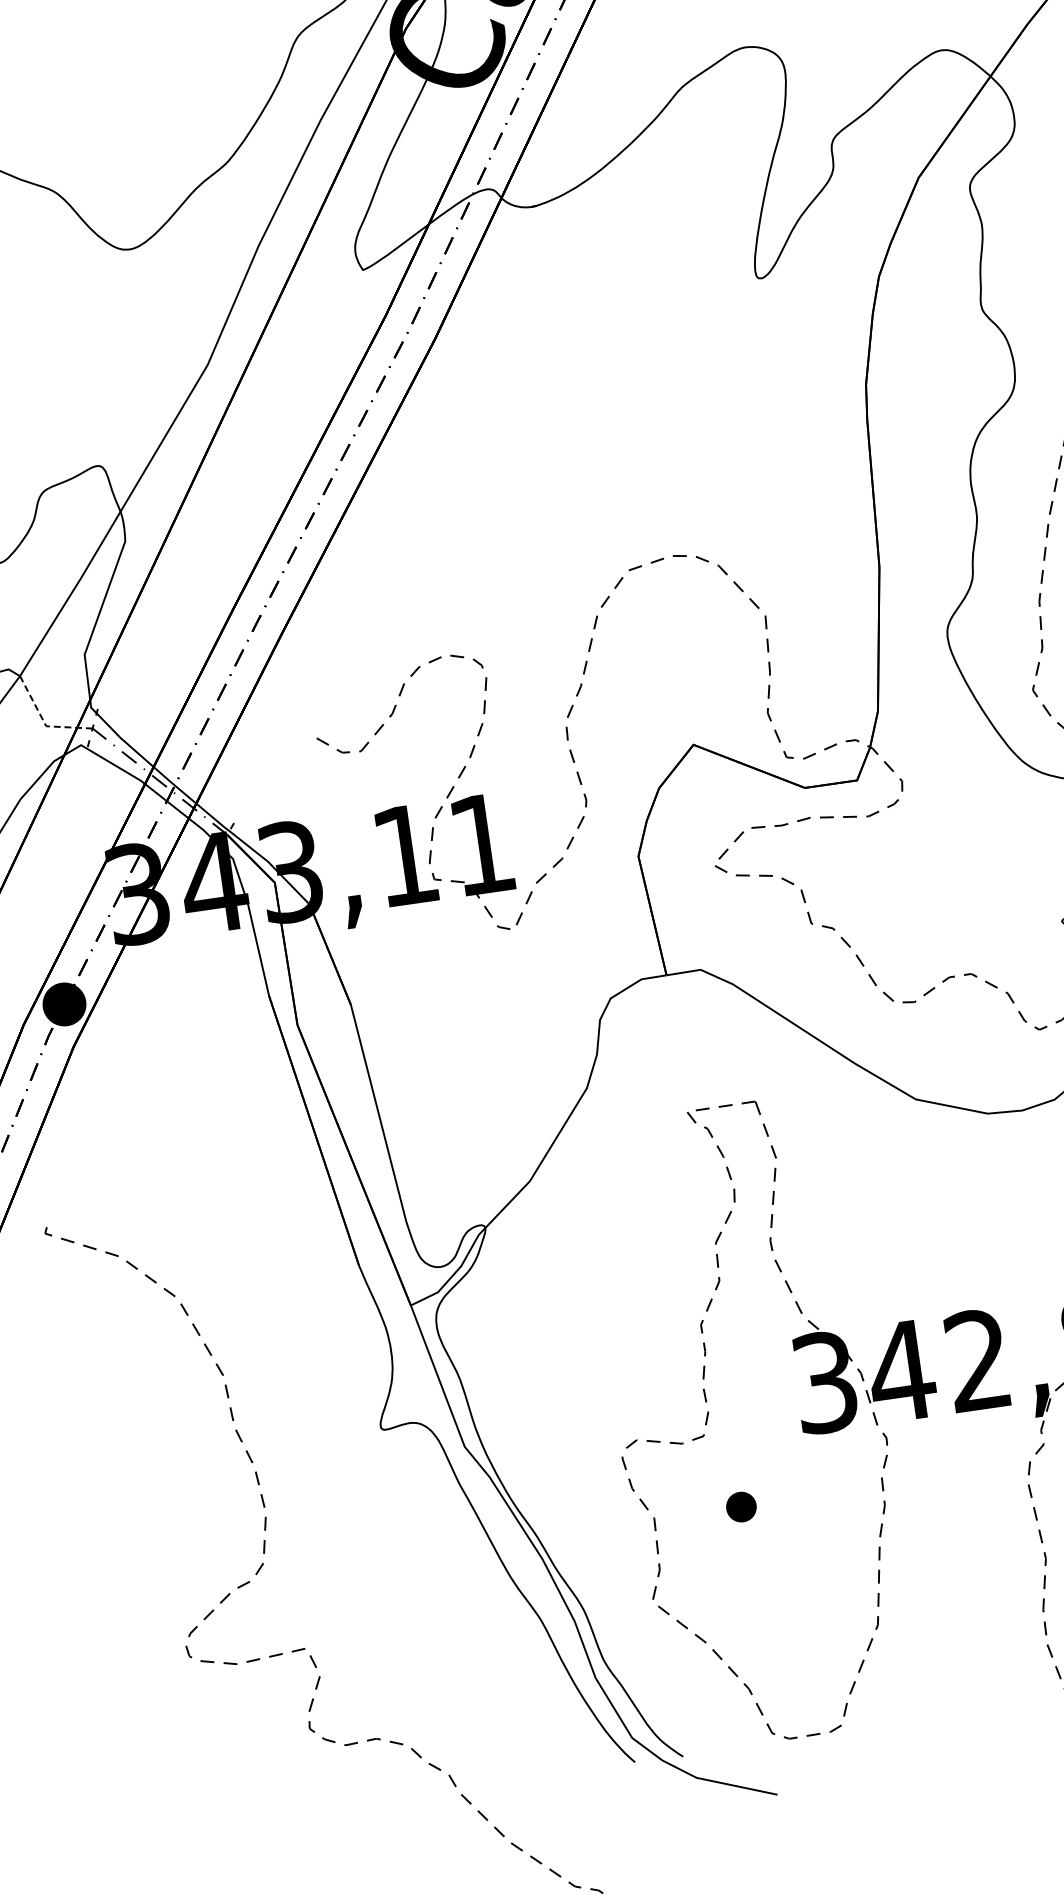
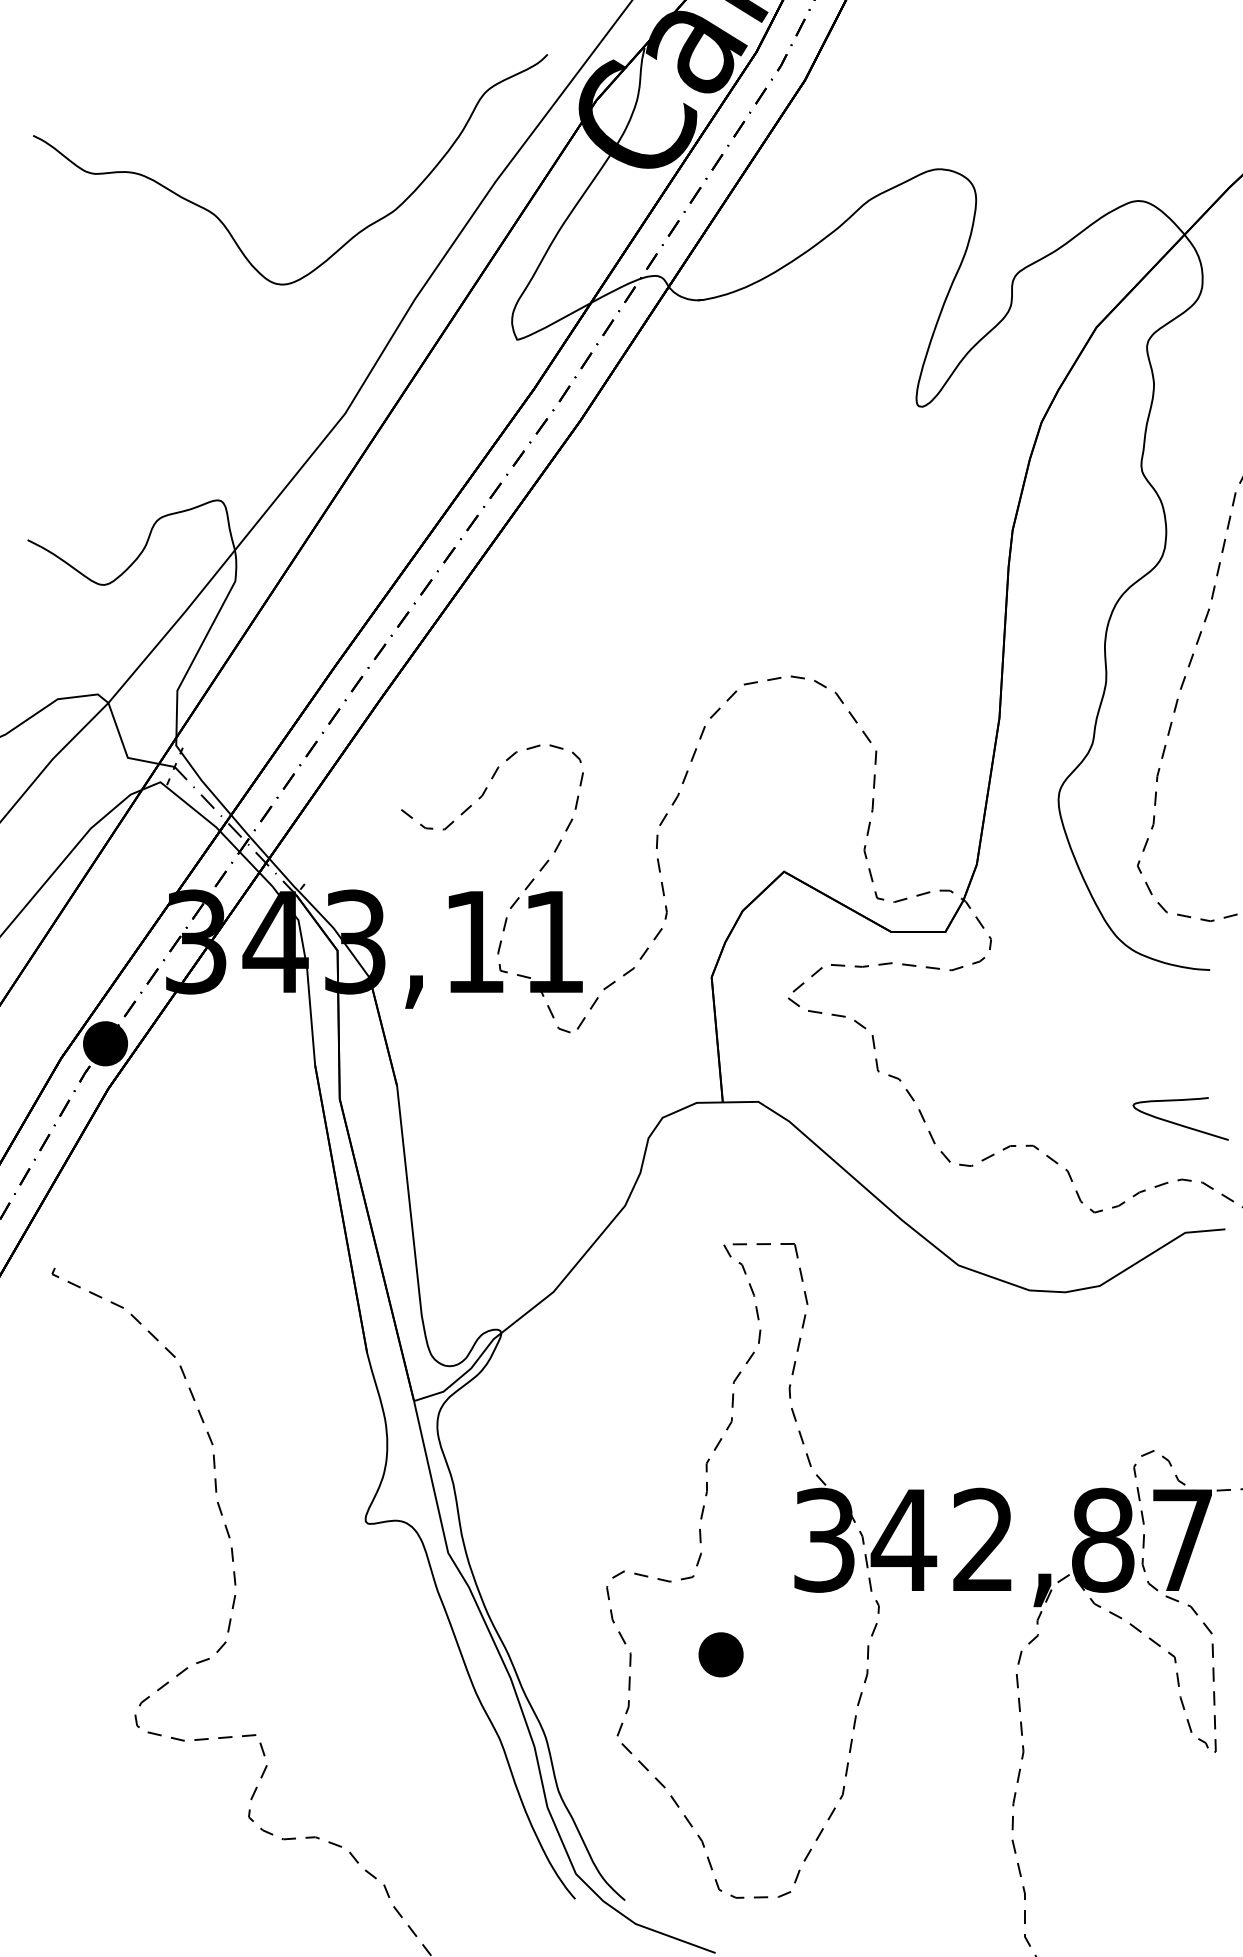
line: (44, 722) -> (126, 753), dashed -> solid
part: (740, 1506) -> (720, 1654), size x1.43

